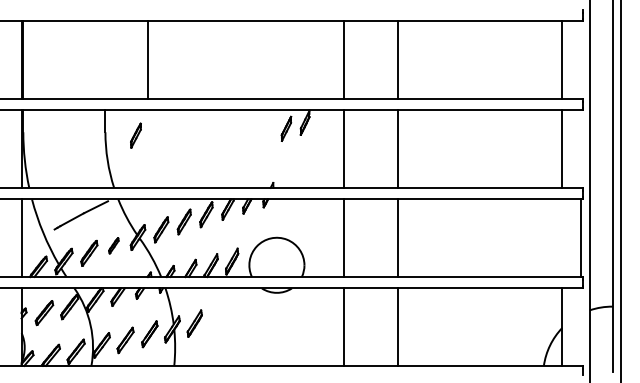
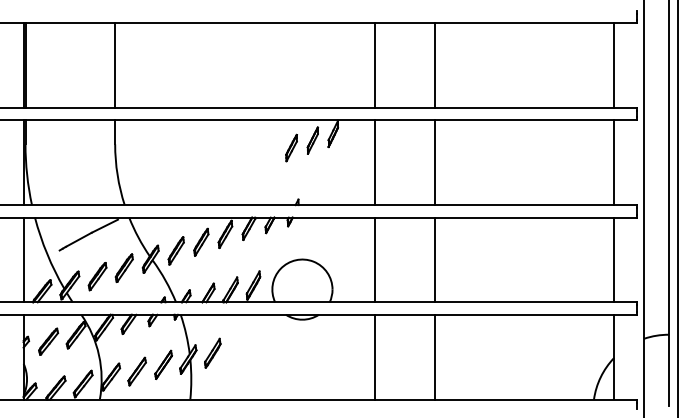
line: (148, 59) -> (115, 64), moved
part: (135, 135) -> (291, 147), moved
line: (581, 237) -> (614, 259), moved
part: (113, 245) -> (123, 267), size x1.67

